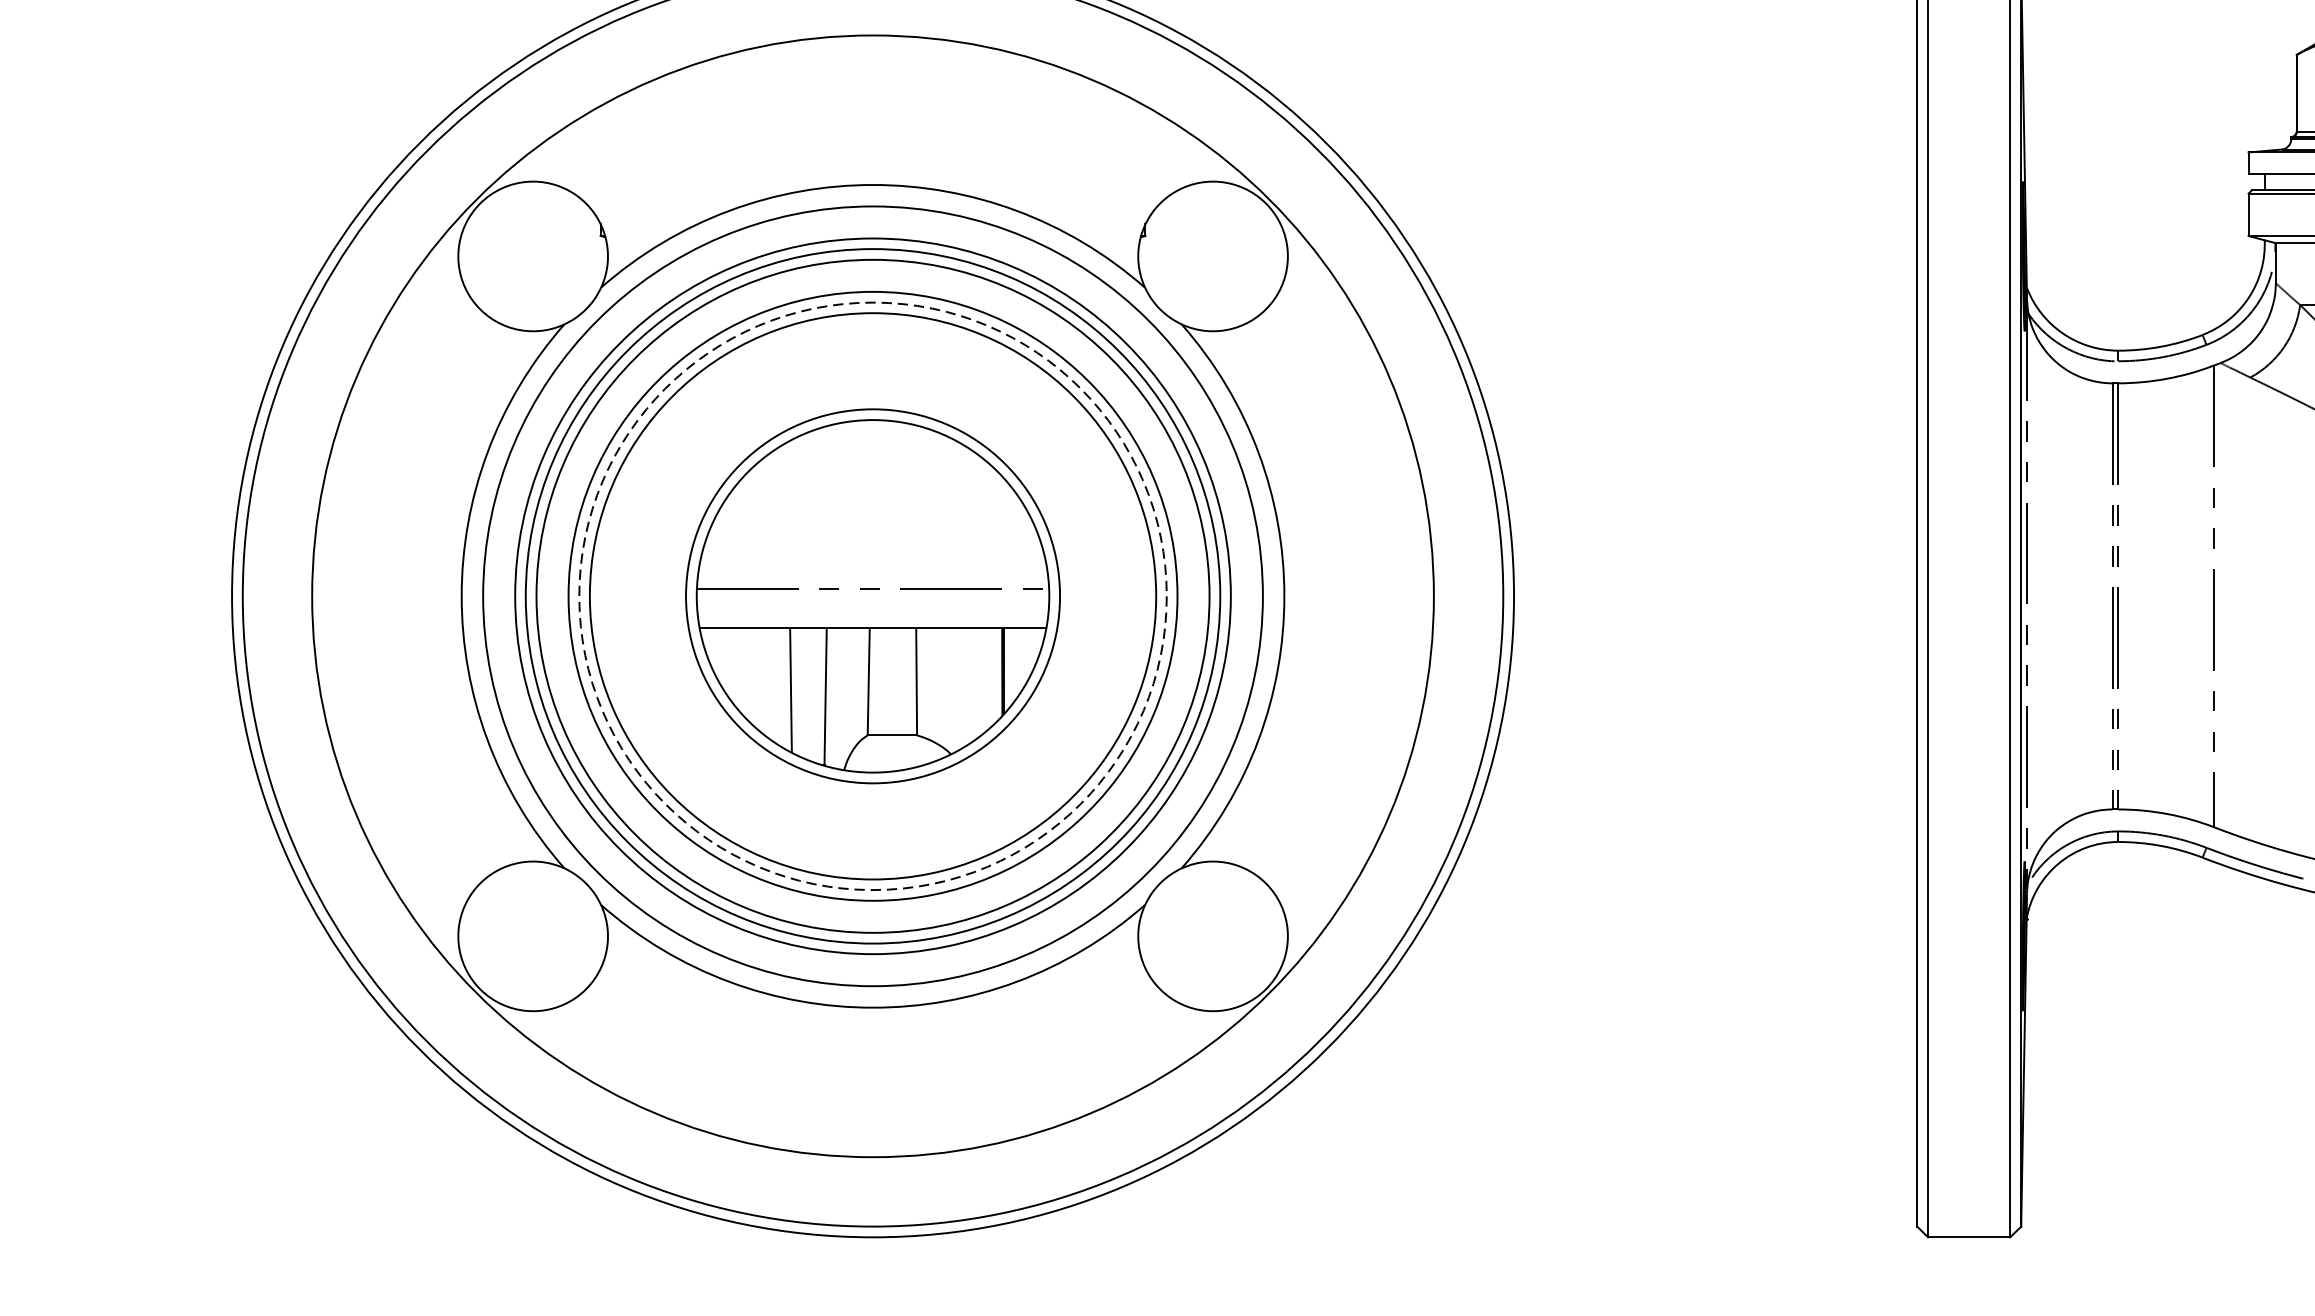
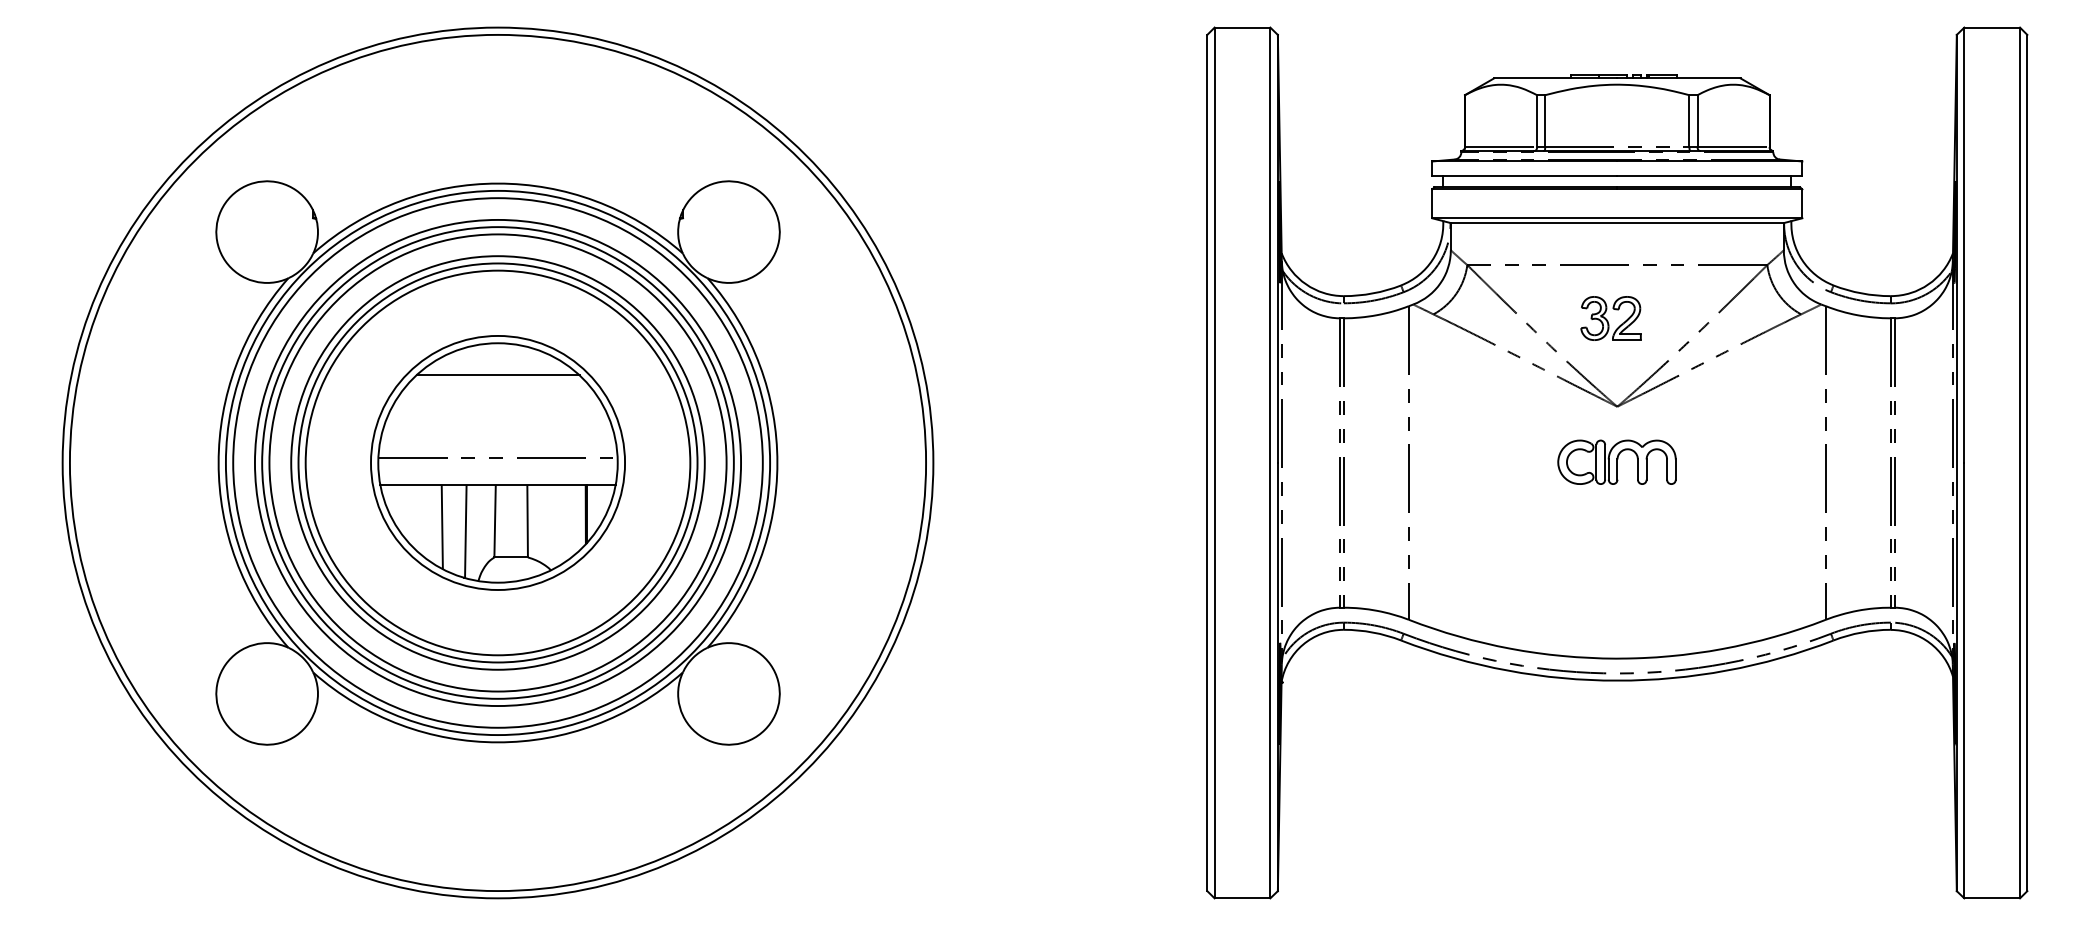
line: (872, 467) -> (497, 375), added
circle: (872, 595) -> (497, 462), dashed -> solid
circle: (872, 595) -> (497, 462), size x0.71

